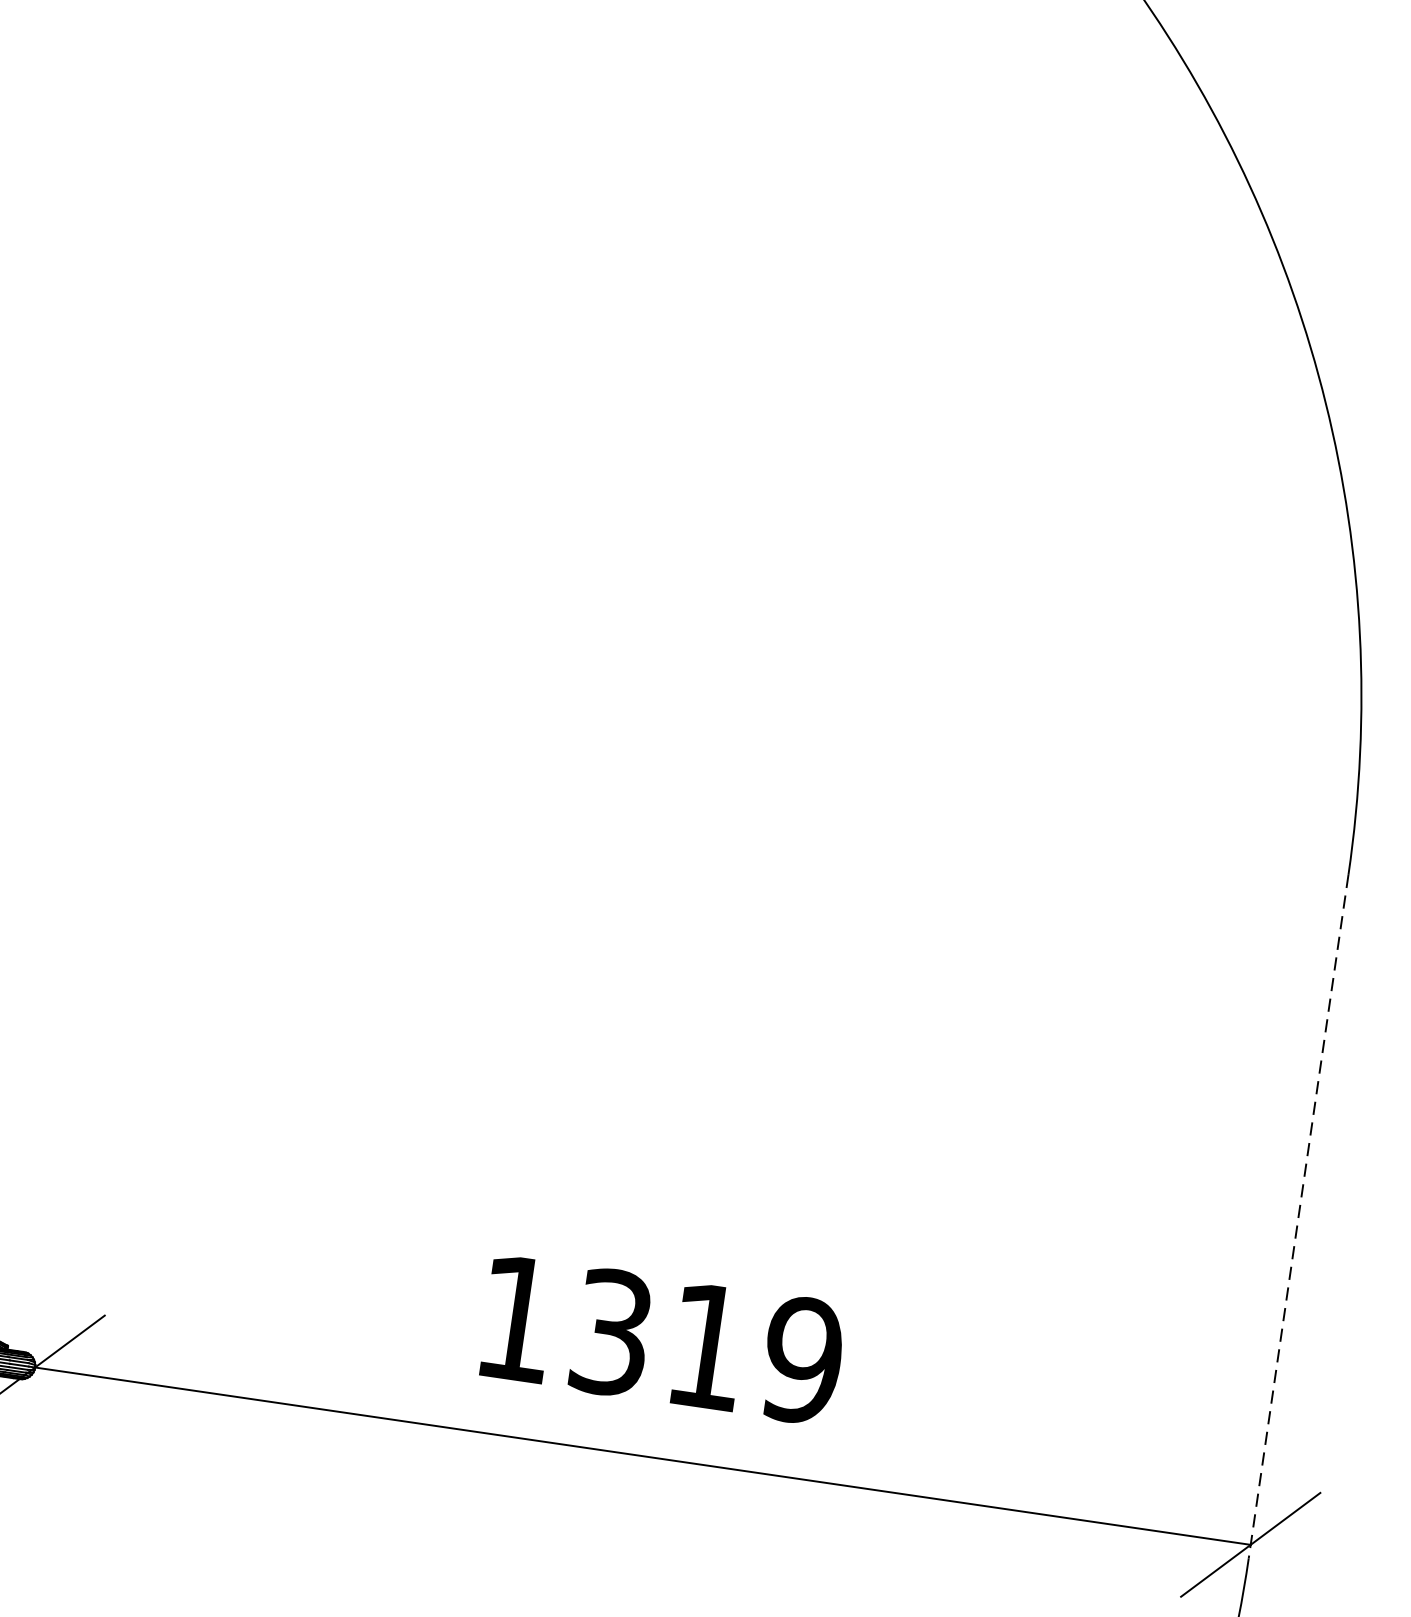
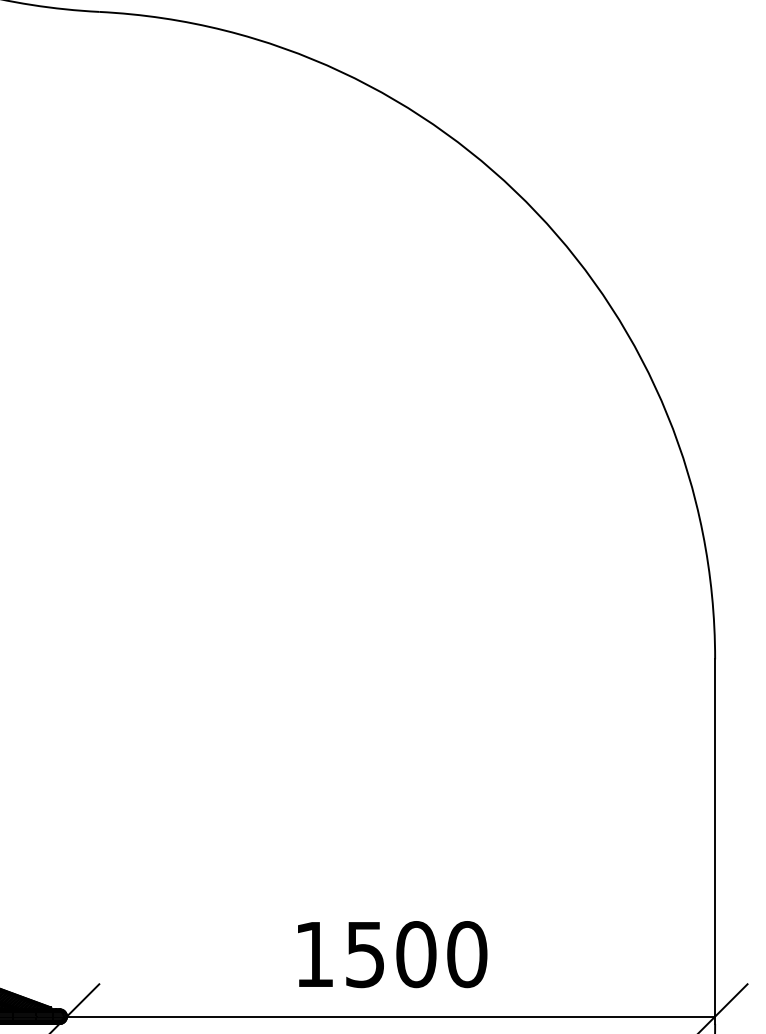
line: (1299, 1218) -> (715, 842), dashed -> solid
text: (707, 1346) -> (416, 954), 1319 -> 1500

